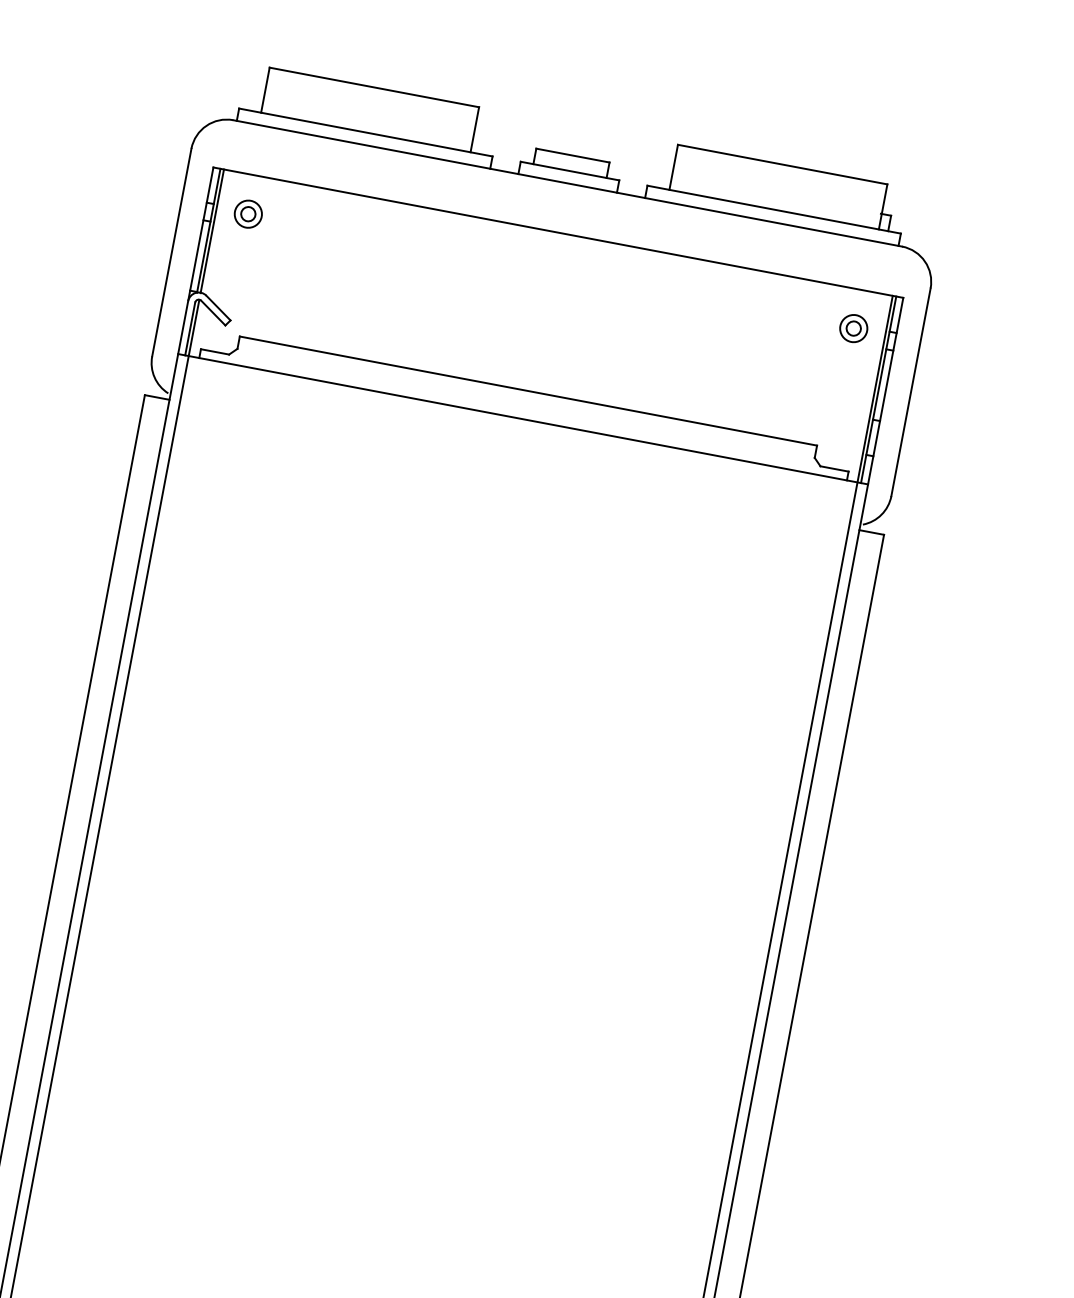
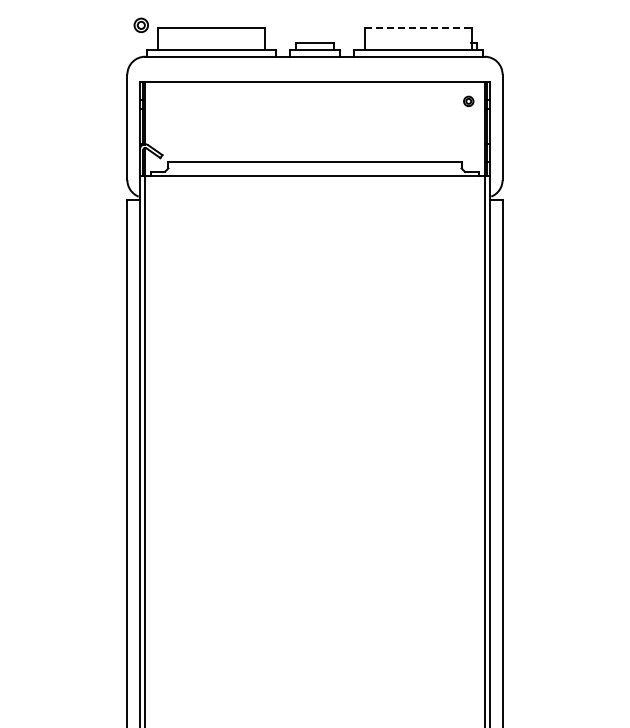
line: (784, 164) -> (419, 27), solid -> dashed
part: (246, 214) -> (140, 25), moved
part: (853, 328) -> (468, 101), size x0.7

